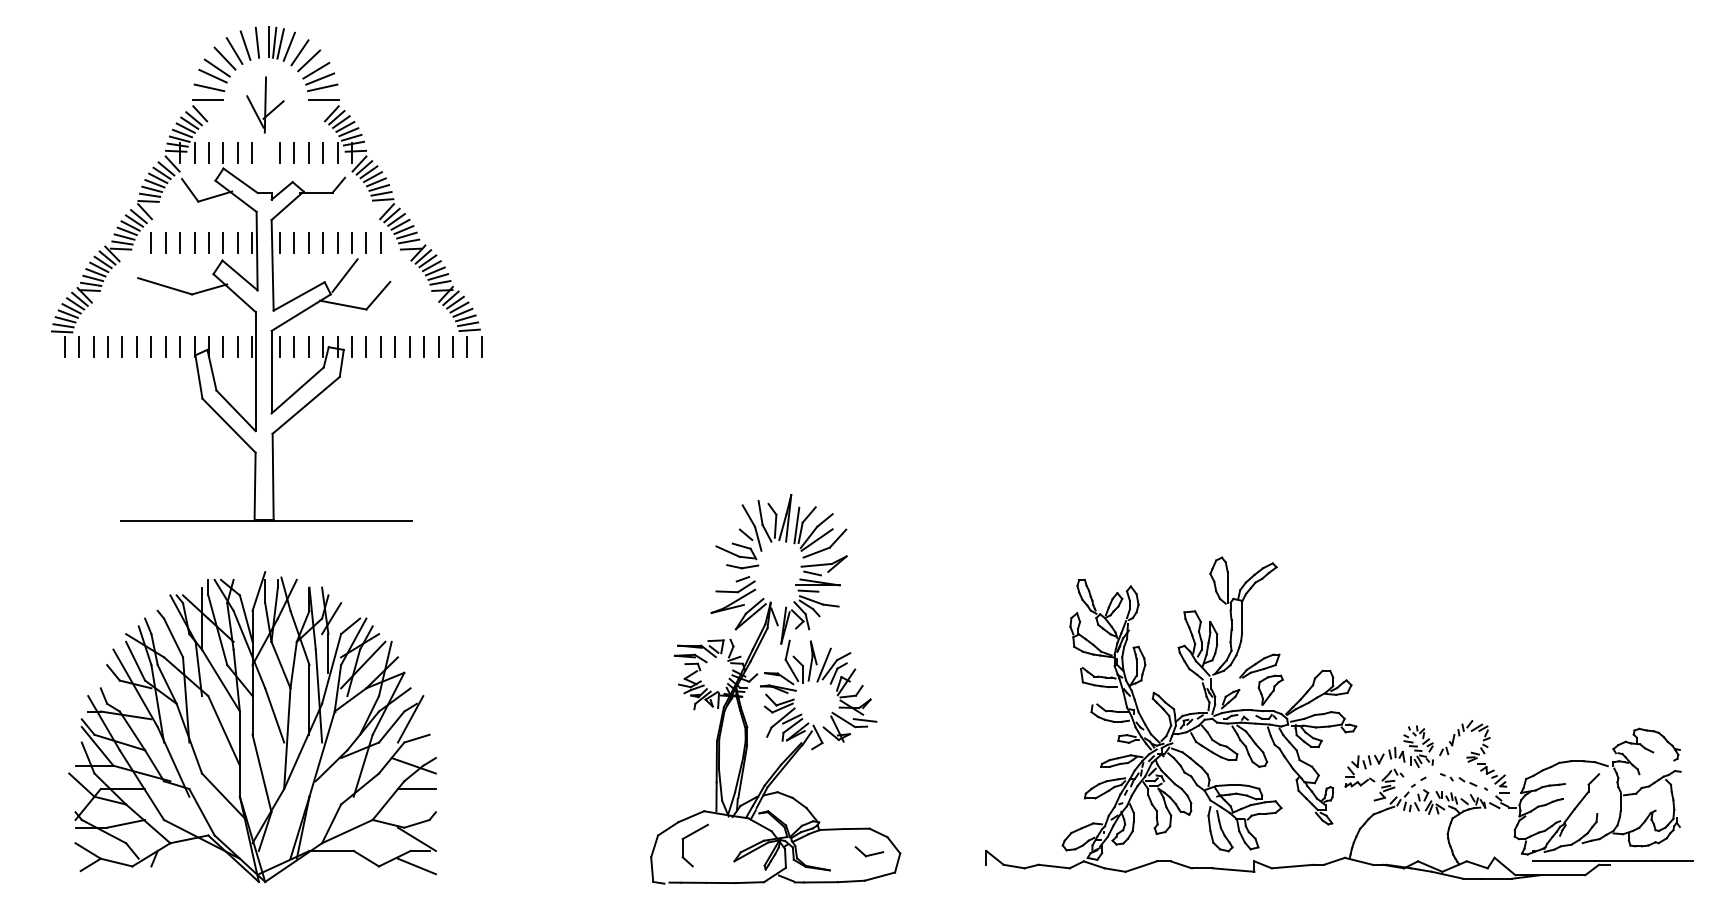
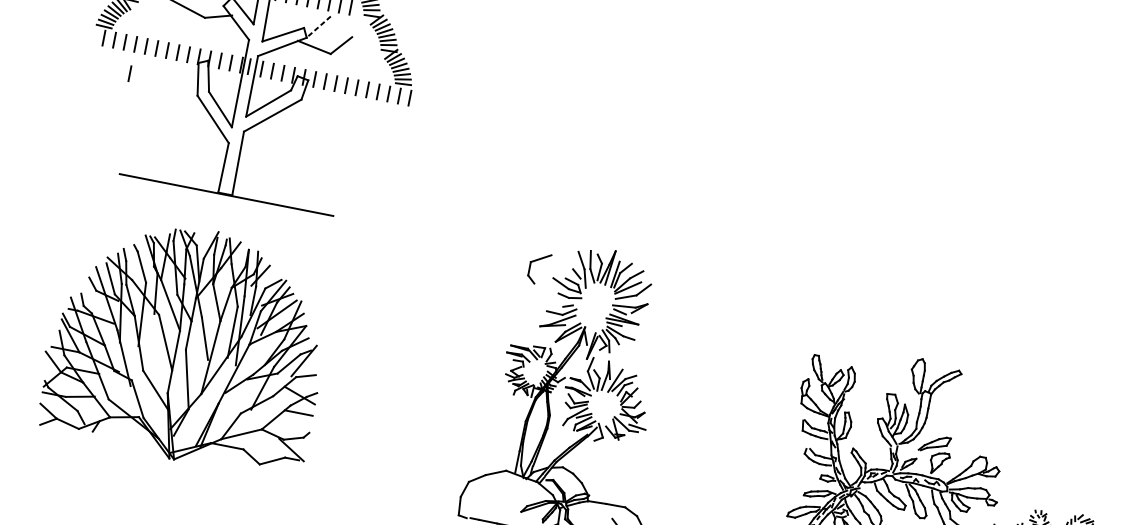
line: (345, 275) -> (320, 26), solid -> dashed
line: (262, 346) -> (249, 66), added
line: (107, 386) -> (129, 73), added
part: (689, 836) -> (536, 261), moved
line: (416, 866) -> (287, 469), removed

